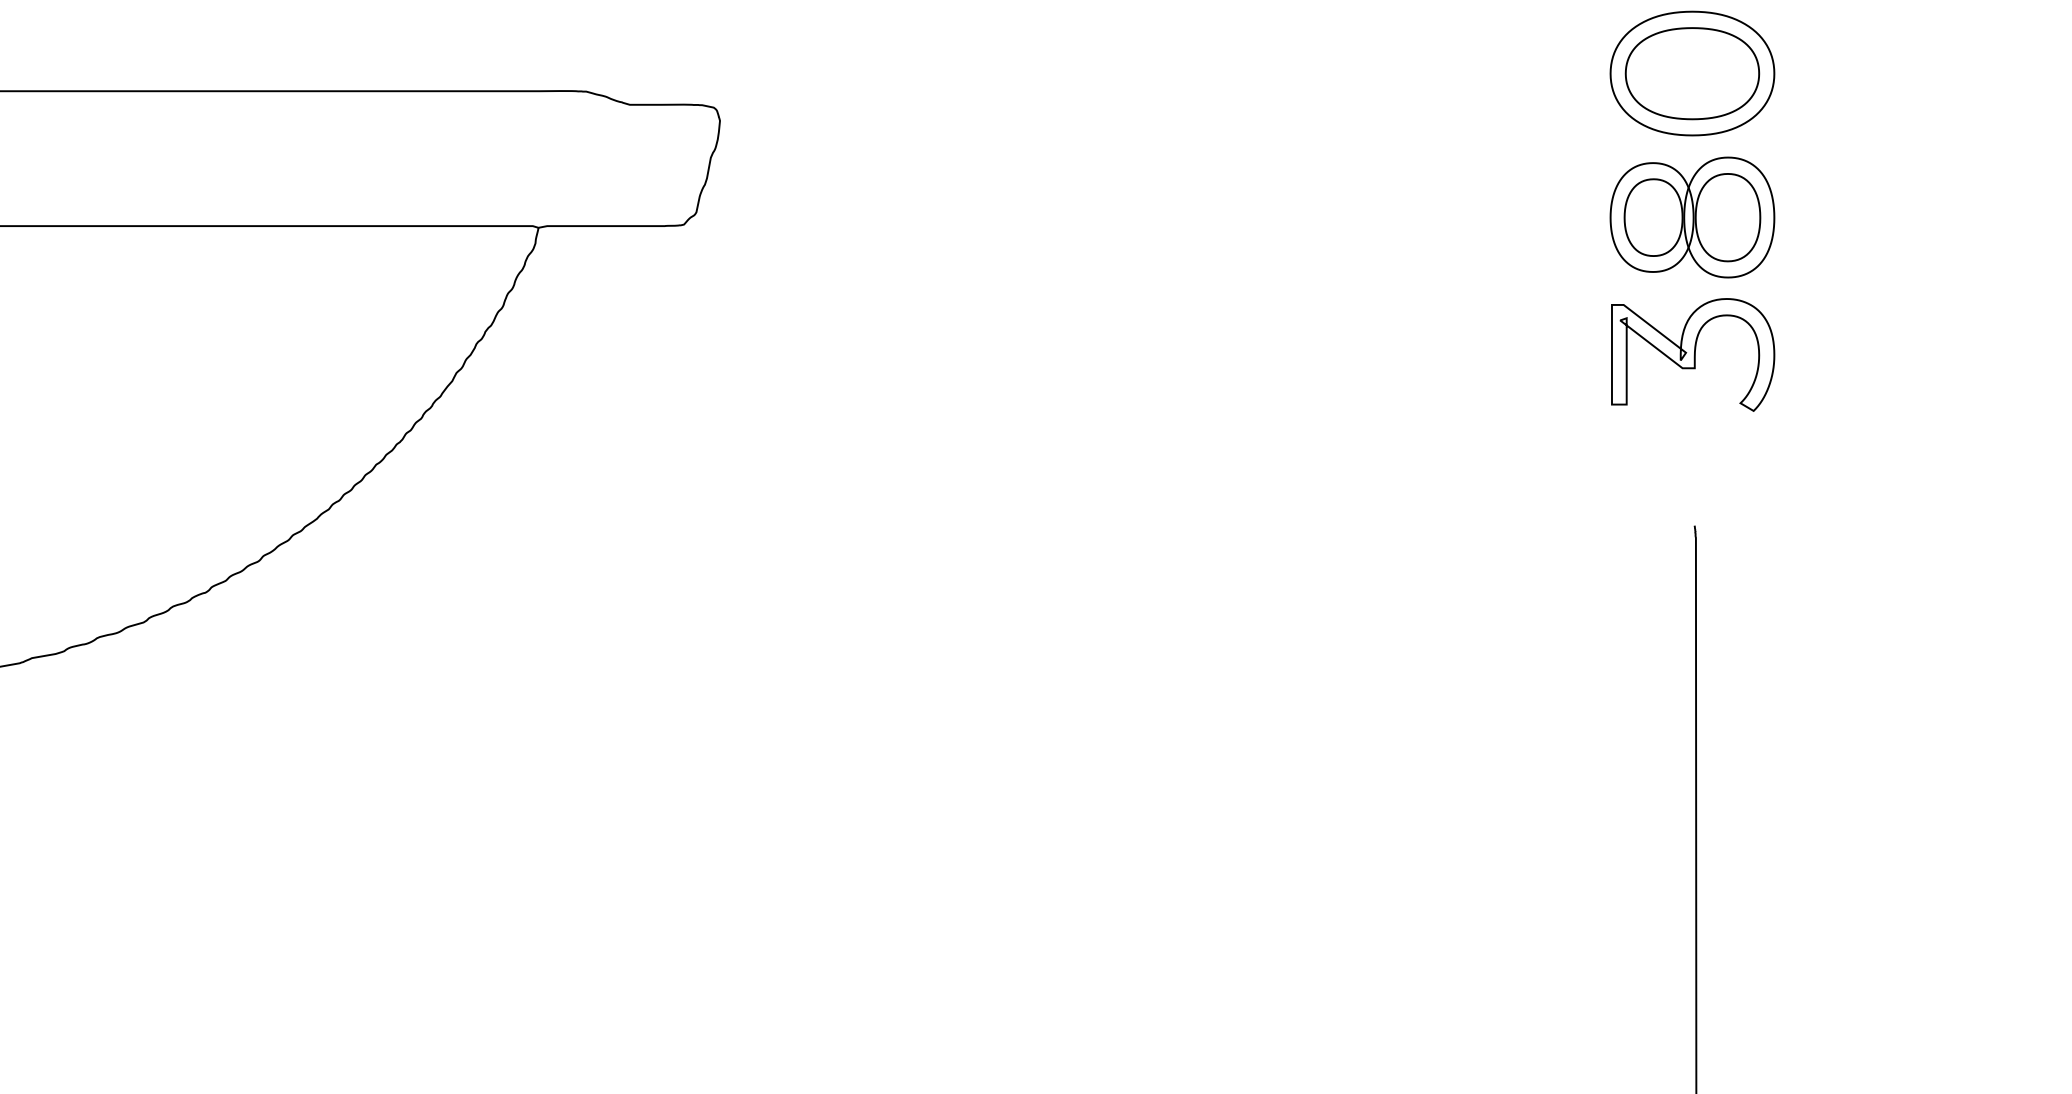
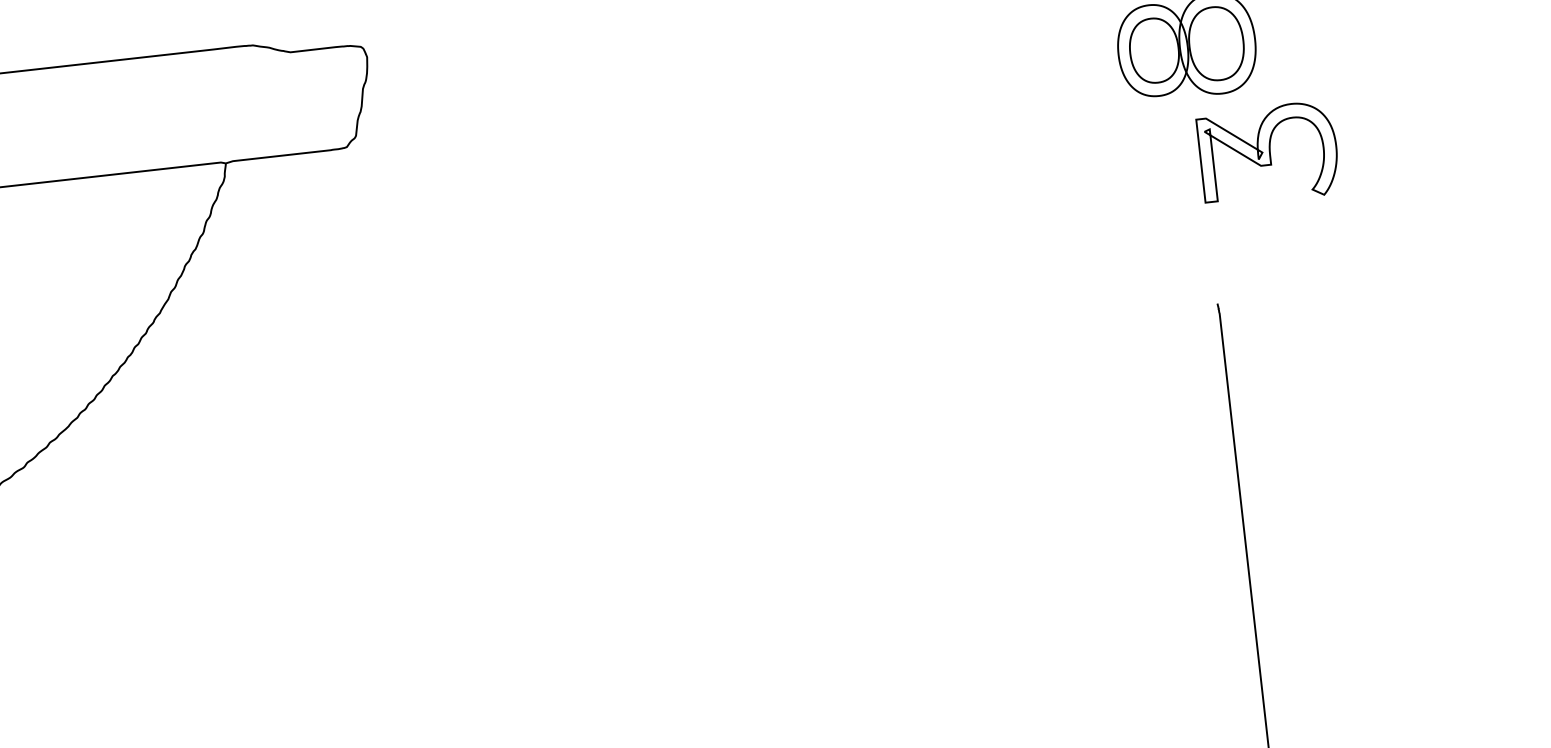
part: (1693, 354) -> (1268, 153), moved

